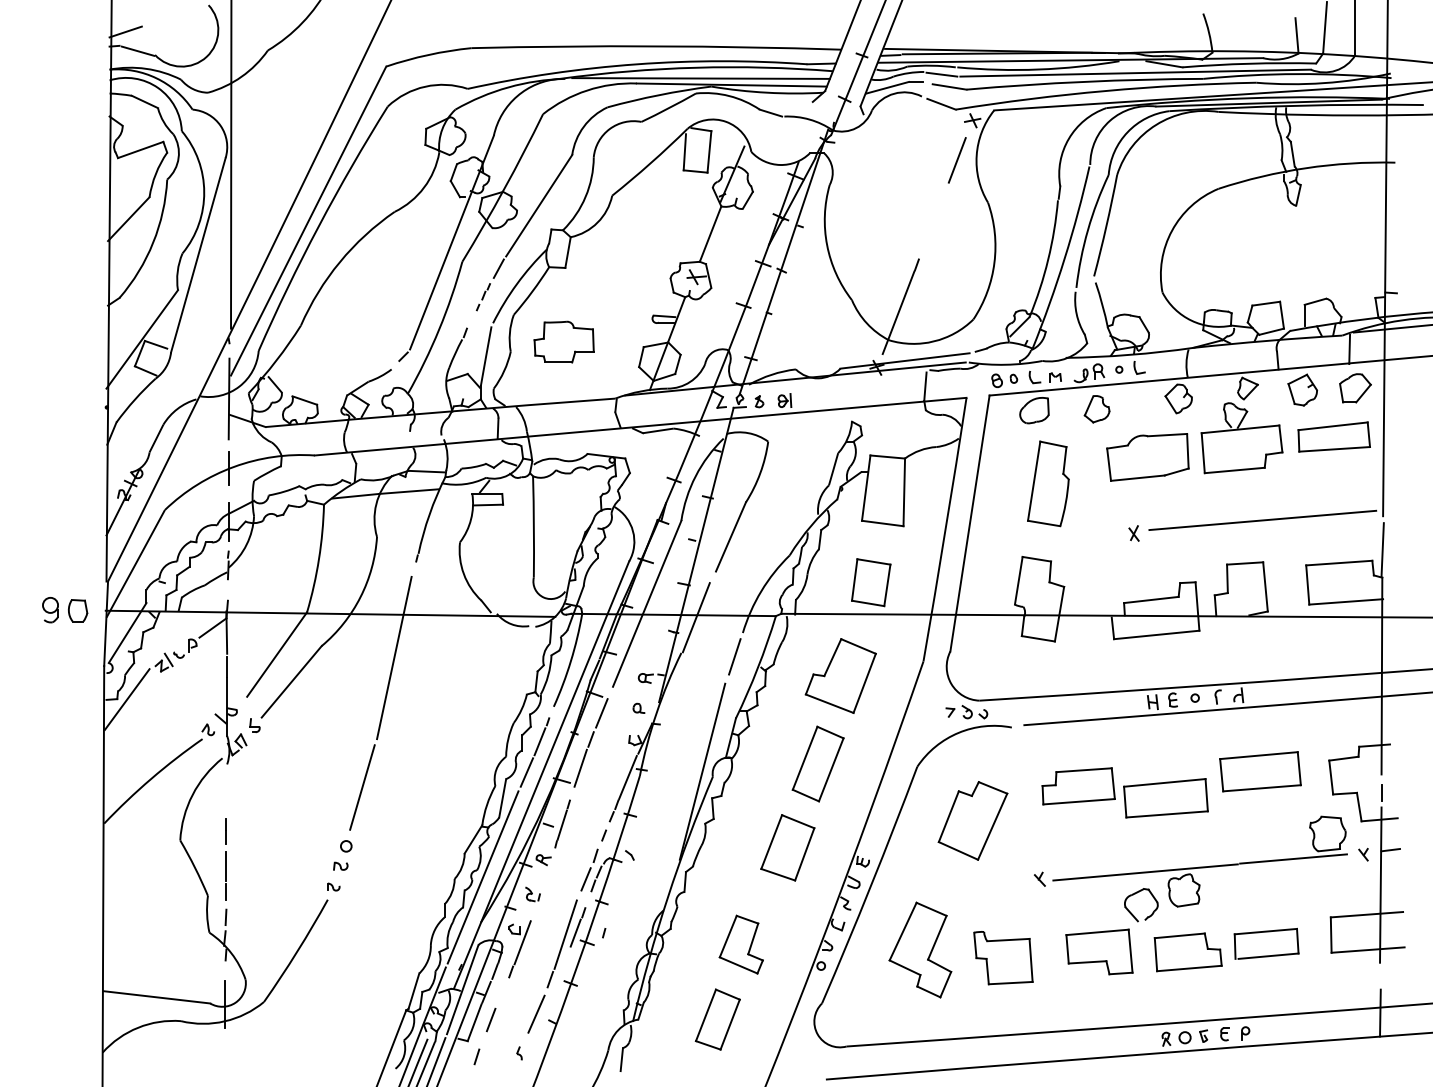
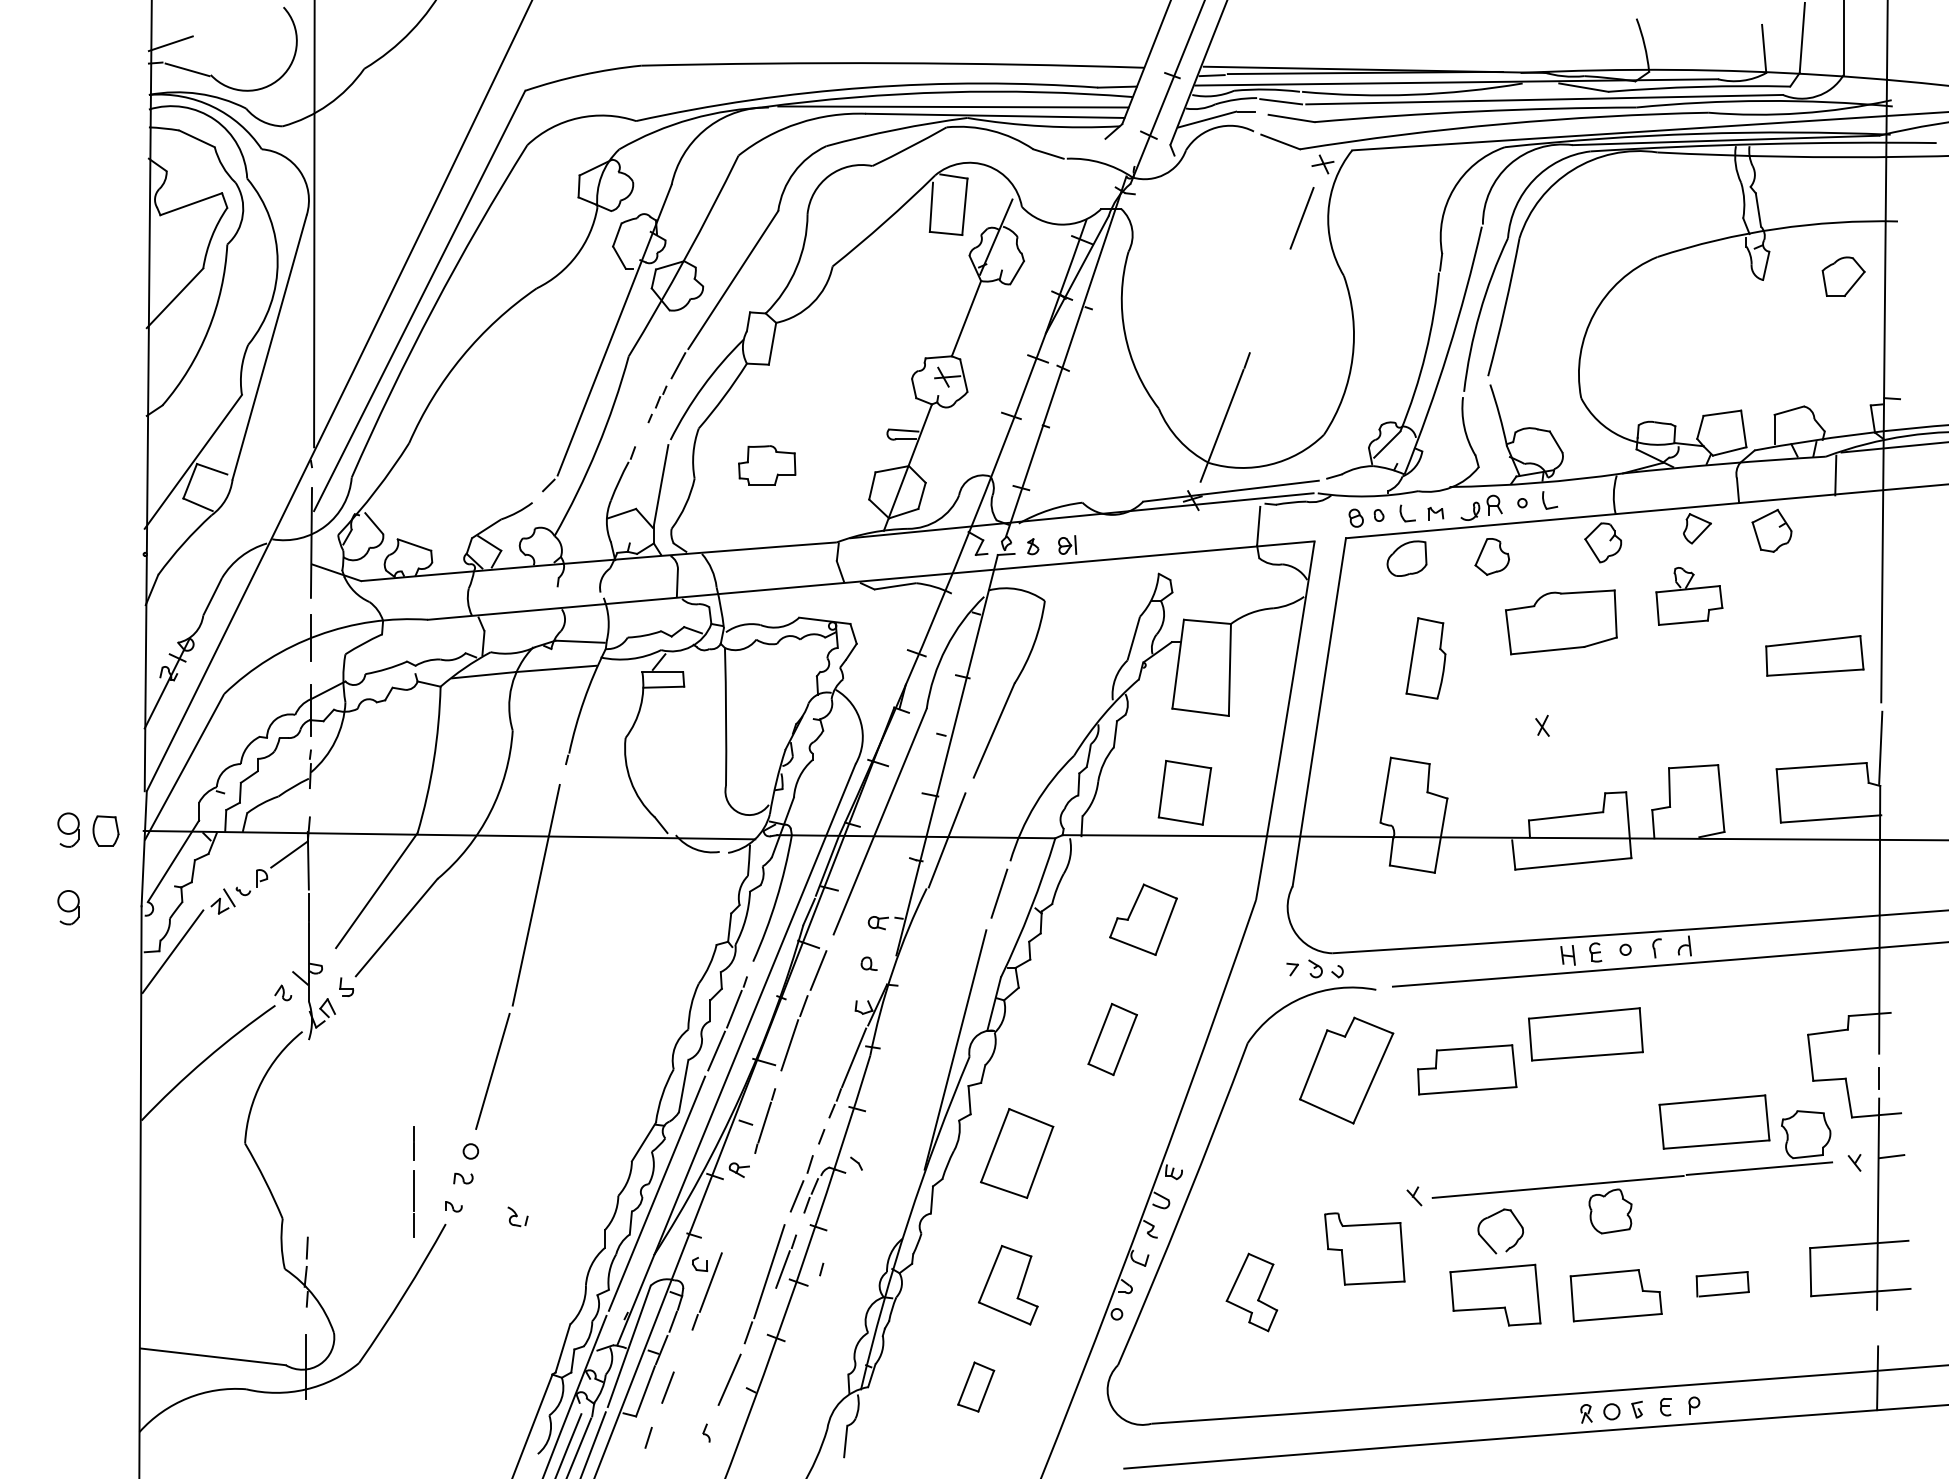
part: (563, 341) -> (766, 464), size x0.7
part: (1355, 388) -> (1843, 276), moved
part: (1333, 436) -> (1813, 655), moved
part: (1241, 438) -> (1688, 596), size x0.6
part: (1048, 483) -> (1426, 657), size x0.7
line: (1262, 520) -> (1717, 708), removed
part: (50, 667) -> (68, 908), added
part: (840, 675) -> (1143, 919), size x0.7
part: (817, 763) -> (1111, 1038), size x0.7
part: (1260, 771) -> (1714, 1121), moved
part: (1165, 798) -> (1585, 1034), moved
part: (972, 820) -> (1345, 1070), moved
part: (787, 847) -> (1016, 1153), moved
line: (225, 859) -> (412, 1181), moved
part: (532, 894) -> (517, 1216), moved
part: (1132, 913) -> (1488, 1242), moved
part: (1266, 943) -> (1722, 1283), size x0.6
part: (920, 949) -> (1252, 1291), size x0.6
part: (1003, 958) -> (1364, 1249), moved
part: (717, 1019) -> (975, 1387), size x0.6

